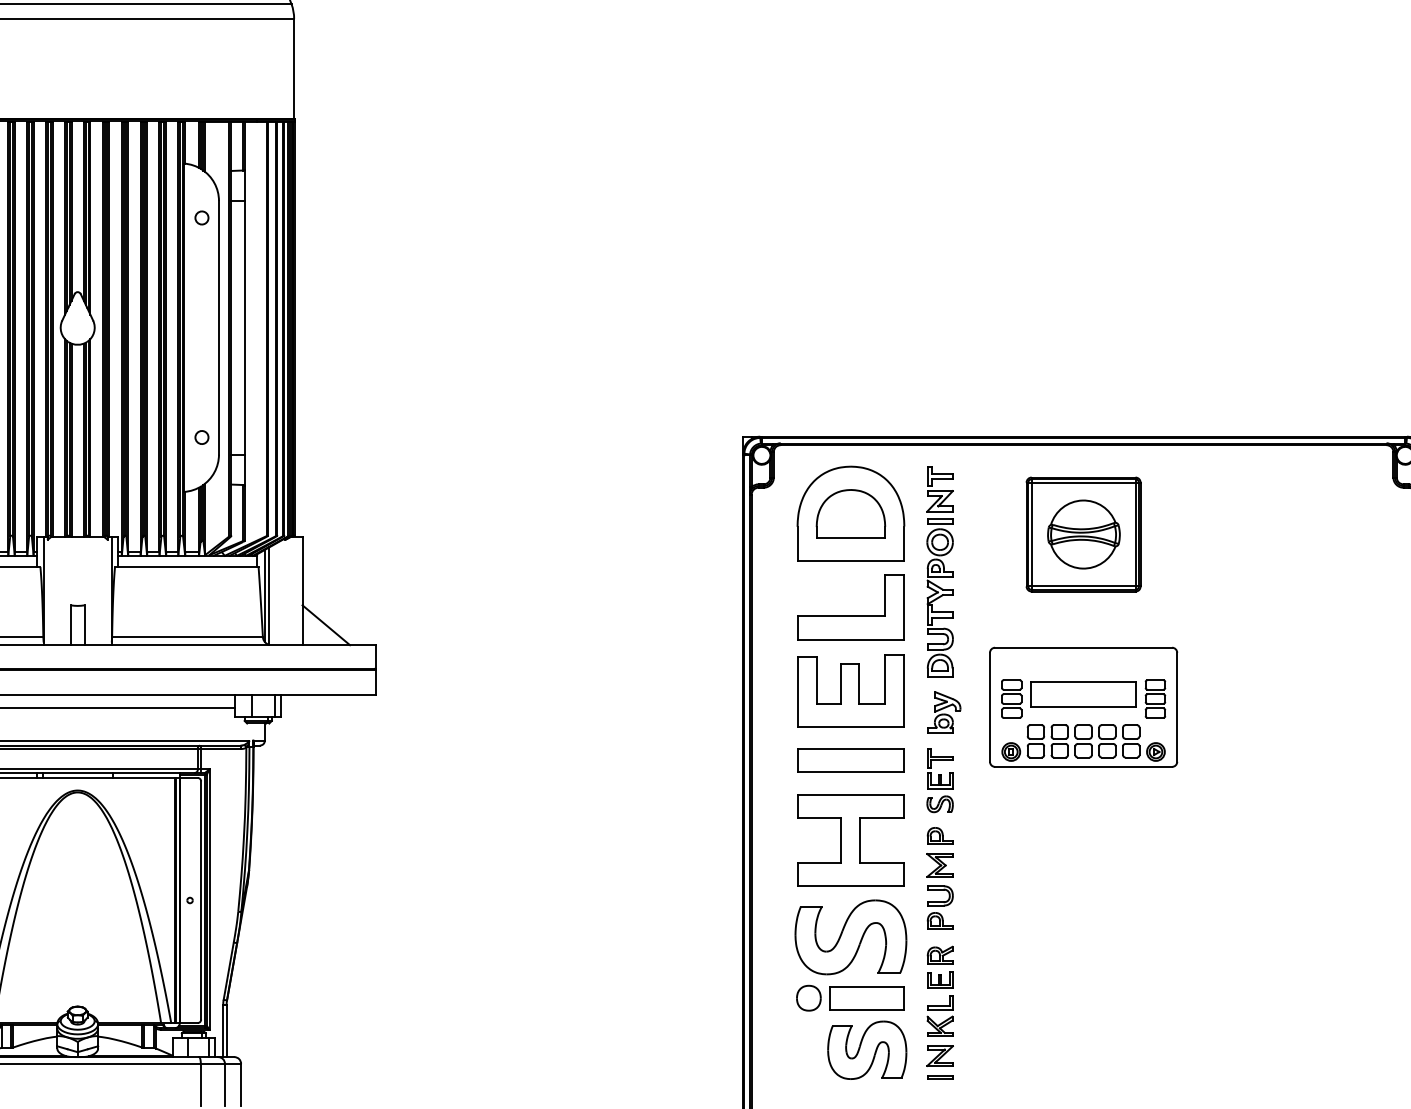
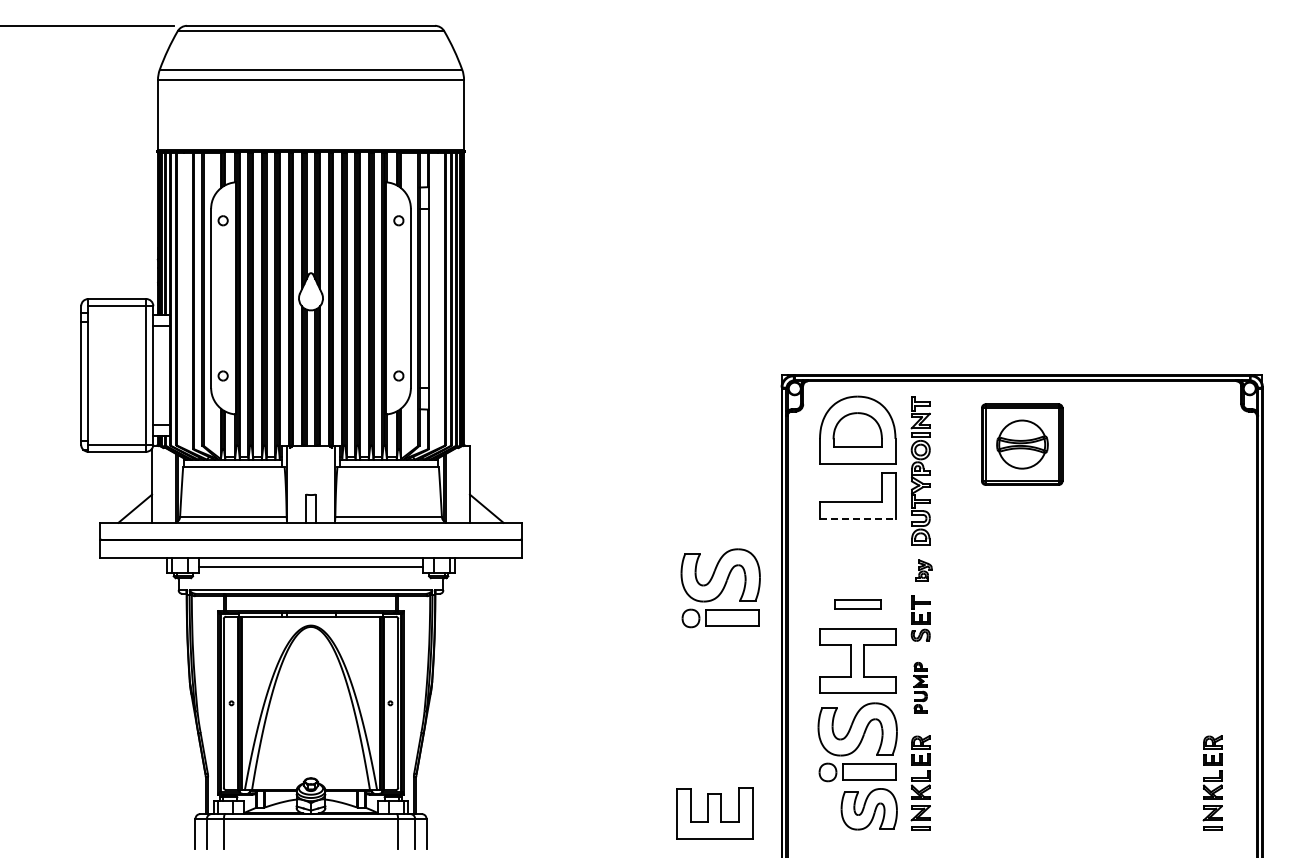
line: (850, 639) -> (857, 518), solid -> dashed
part: (850, 691) -> (714, 813), moved
part: (1083, 706) -> (1022, 566), removed
part: (943, 712) -> (923, 570), size x0.7
part: (656, 738) -> (720, 588), added
part: (850, 760) -> (857, 604), size x0.6
part: (939, 878) -> (920, 687), size x0.7
part: (1352, 1012) -> (1212, 782), added

